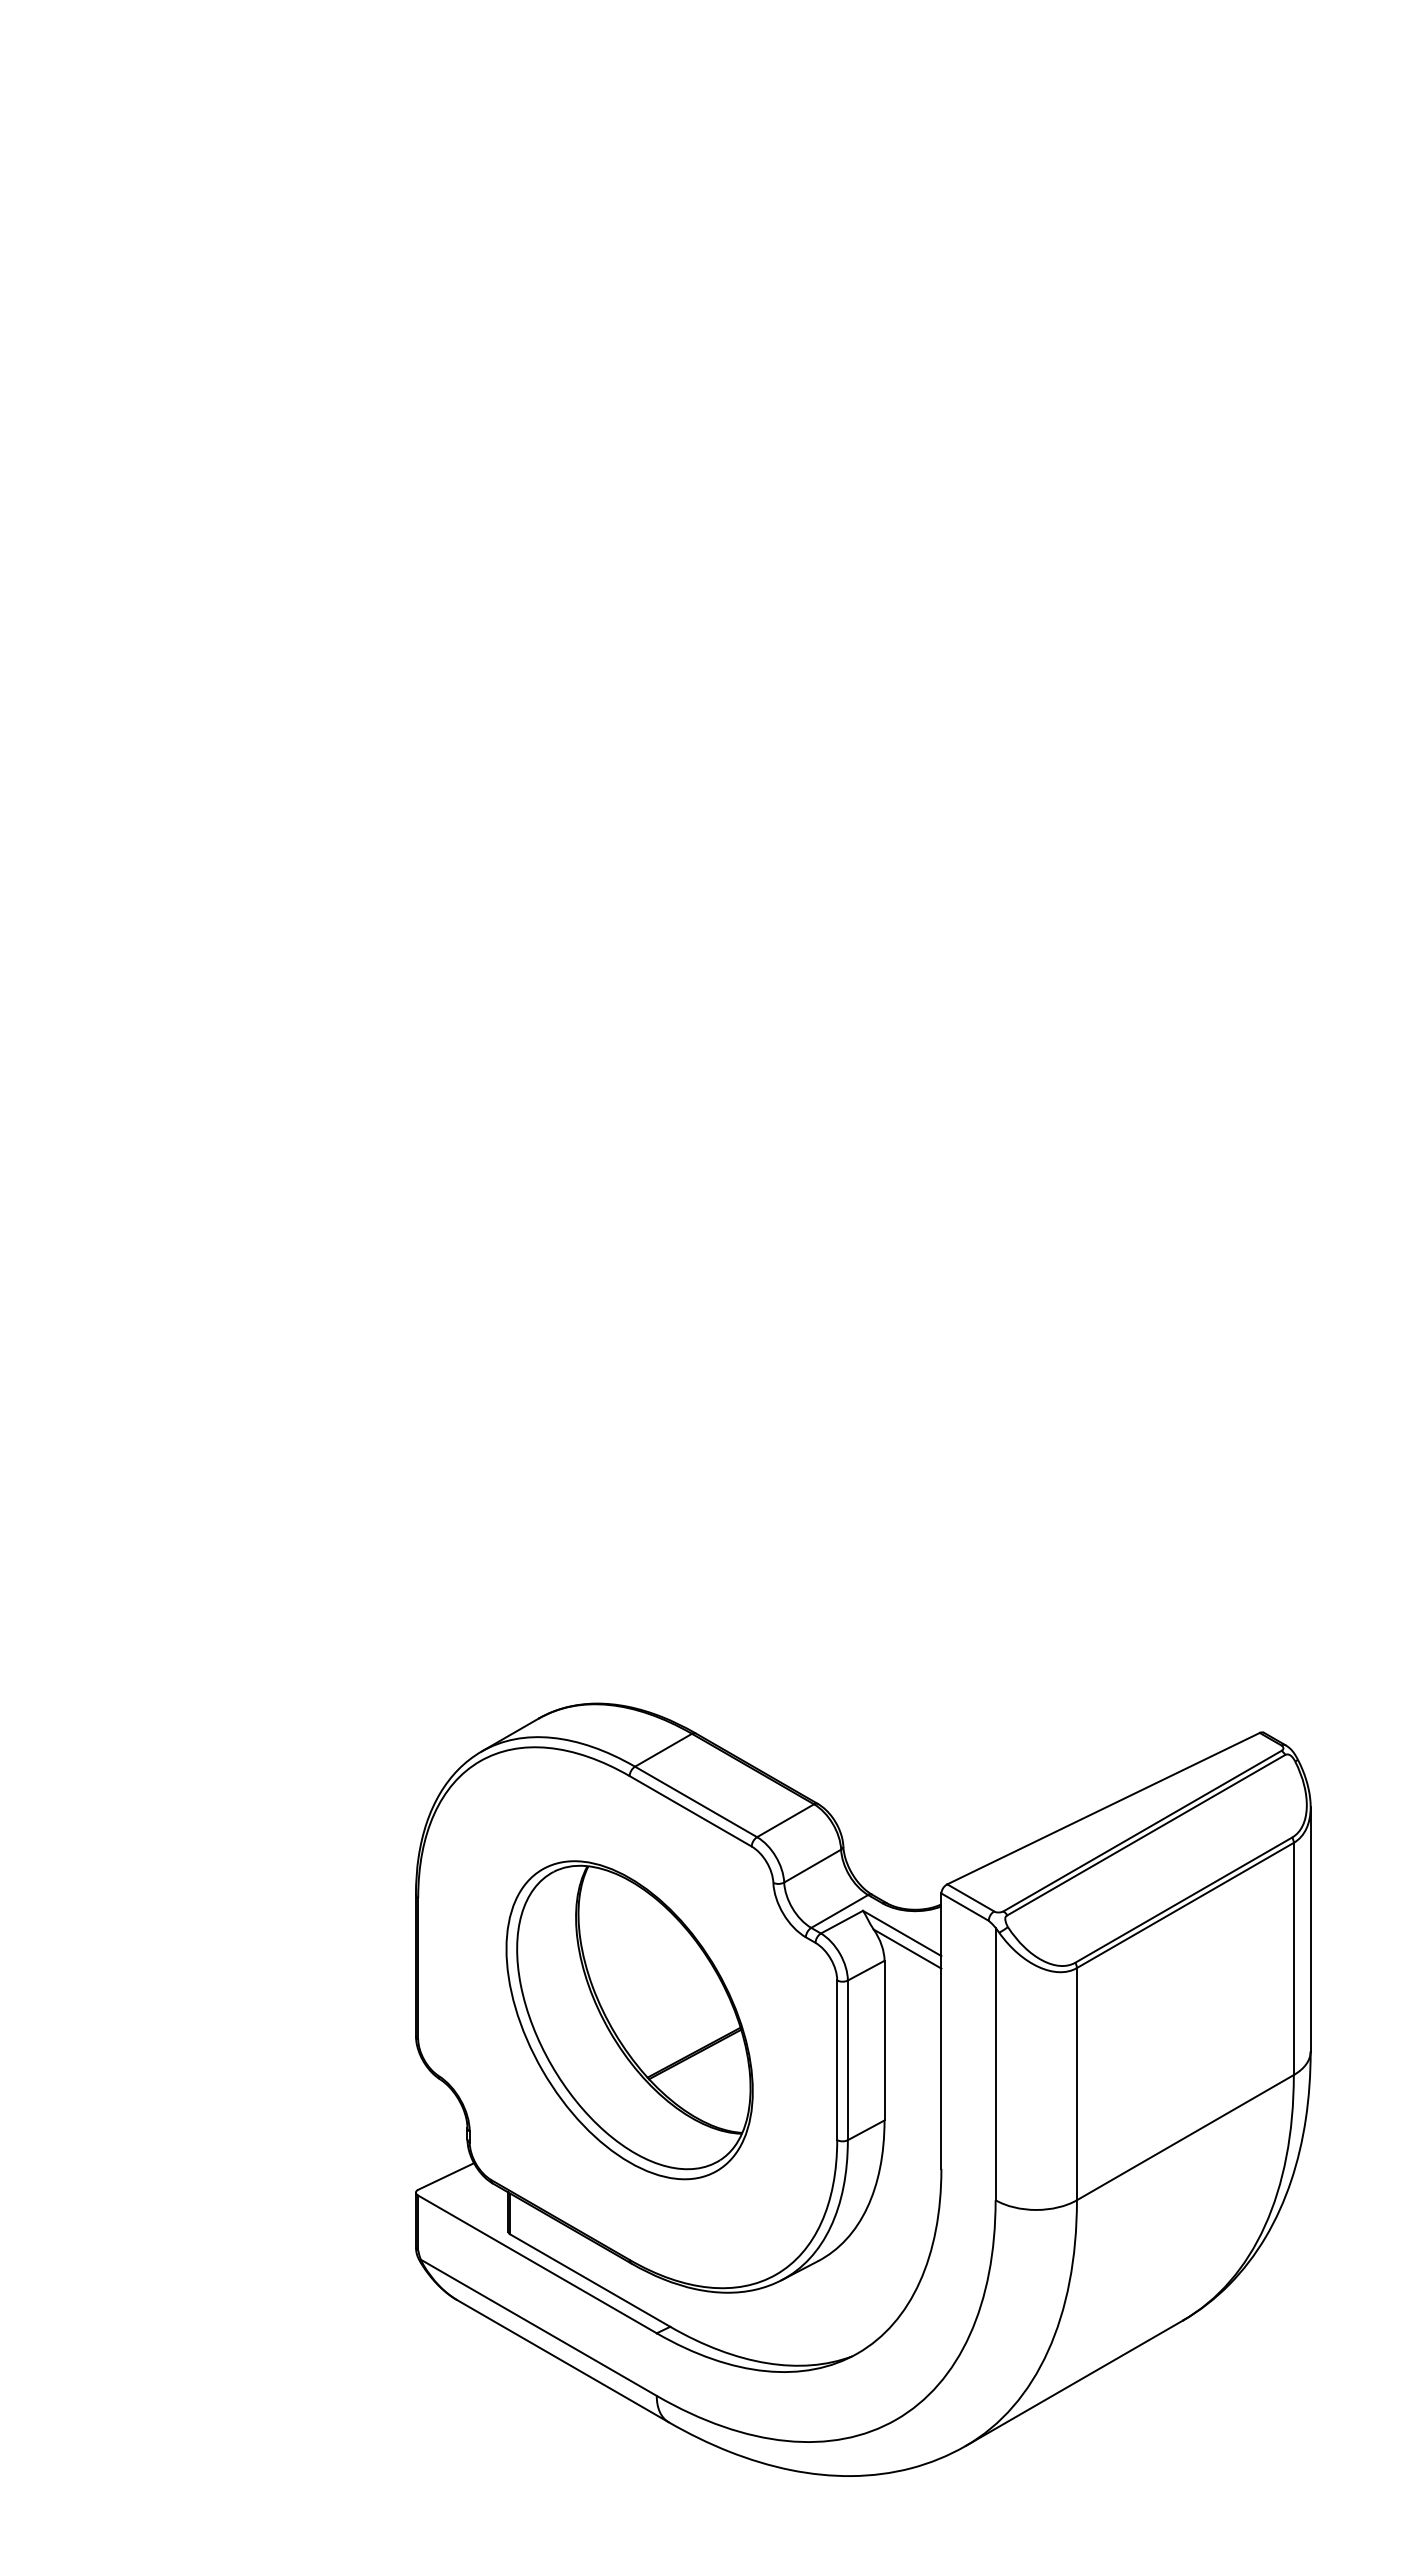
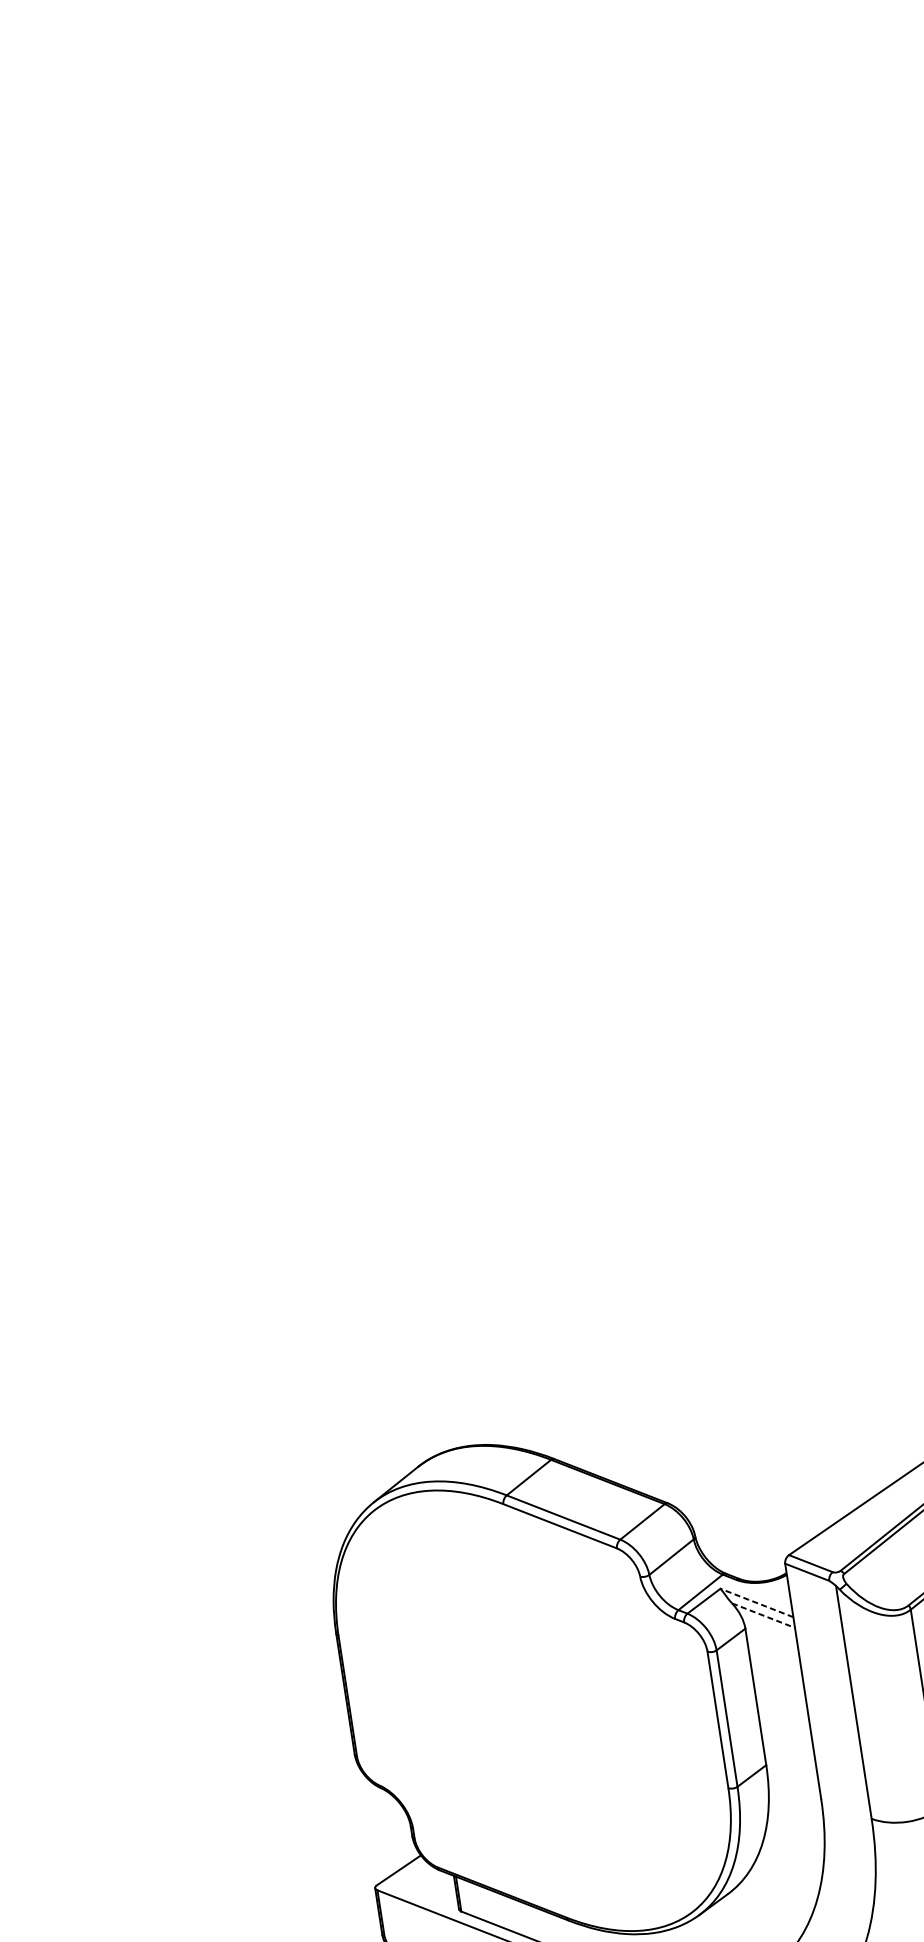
line: (901, 1933) -> (756, 1603), solid -> dashed
line: (907, 1949) -> (763, 1616), solid -> dashed
part: (629, 2020) -> (535, 1713), removed

